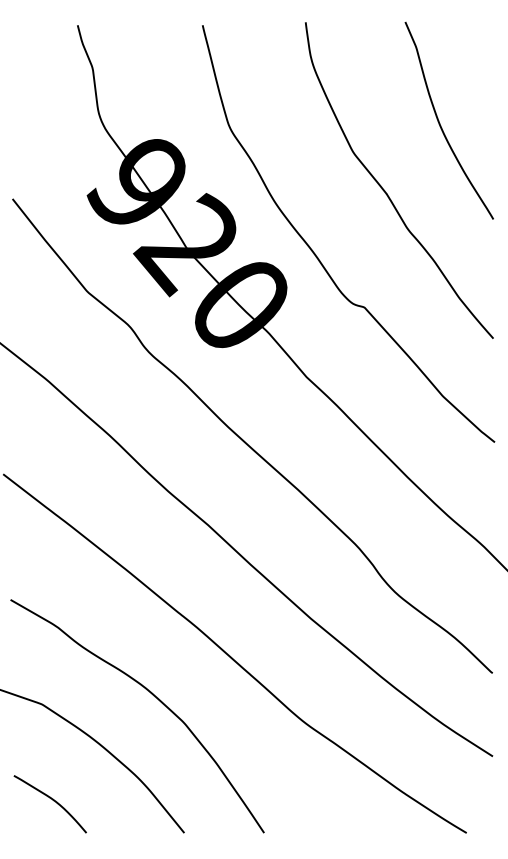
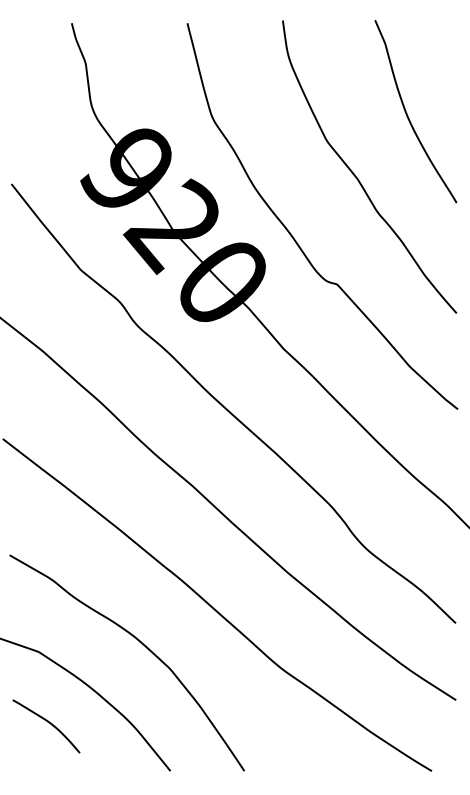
curve: (52, 801) -> (48, 723), moved

